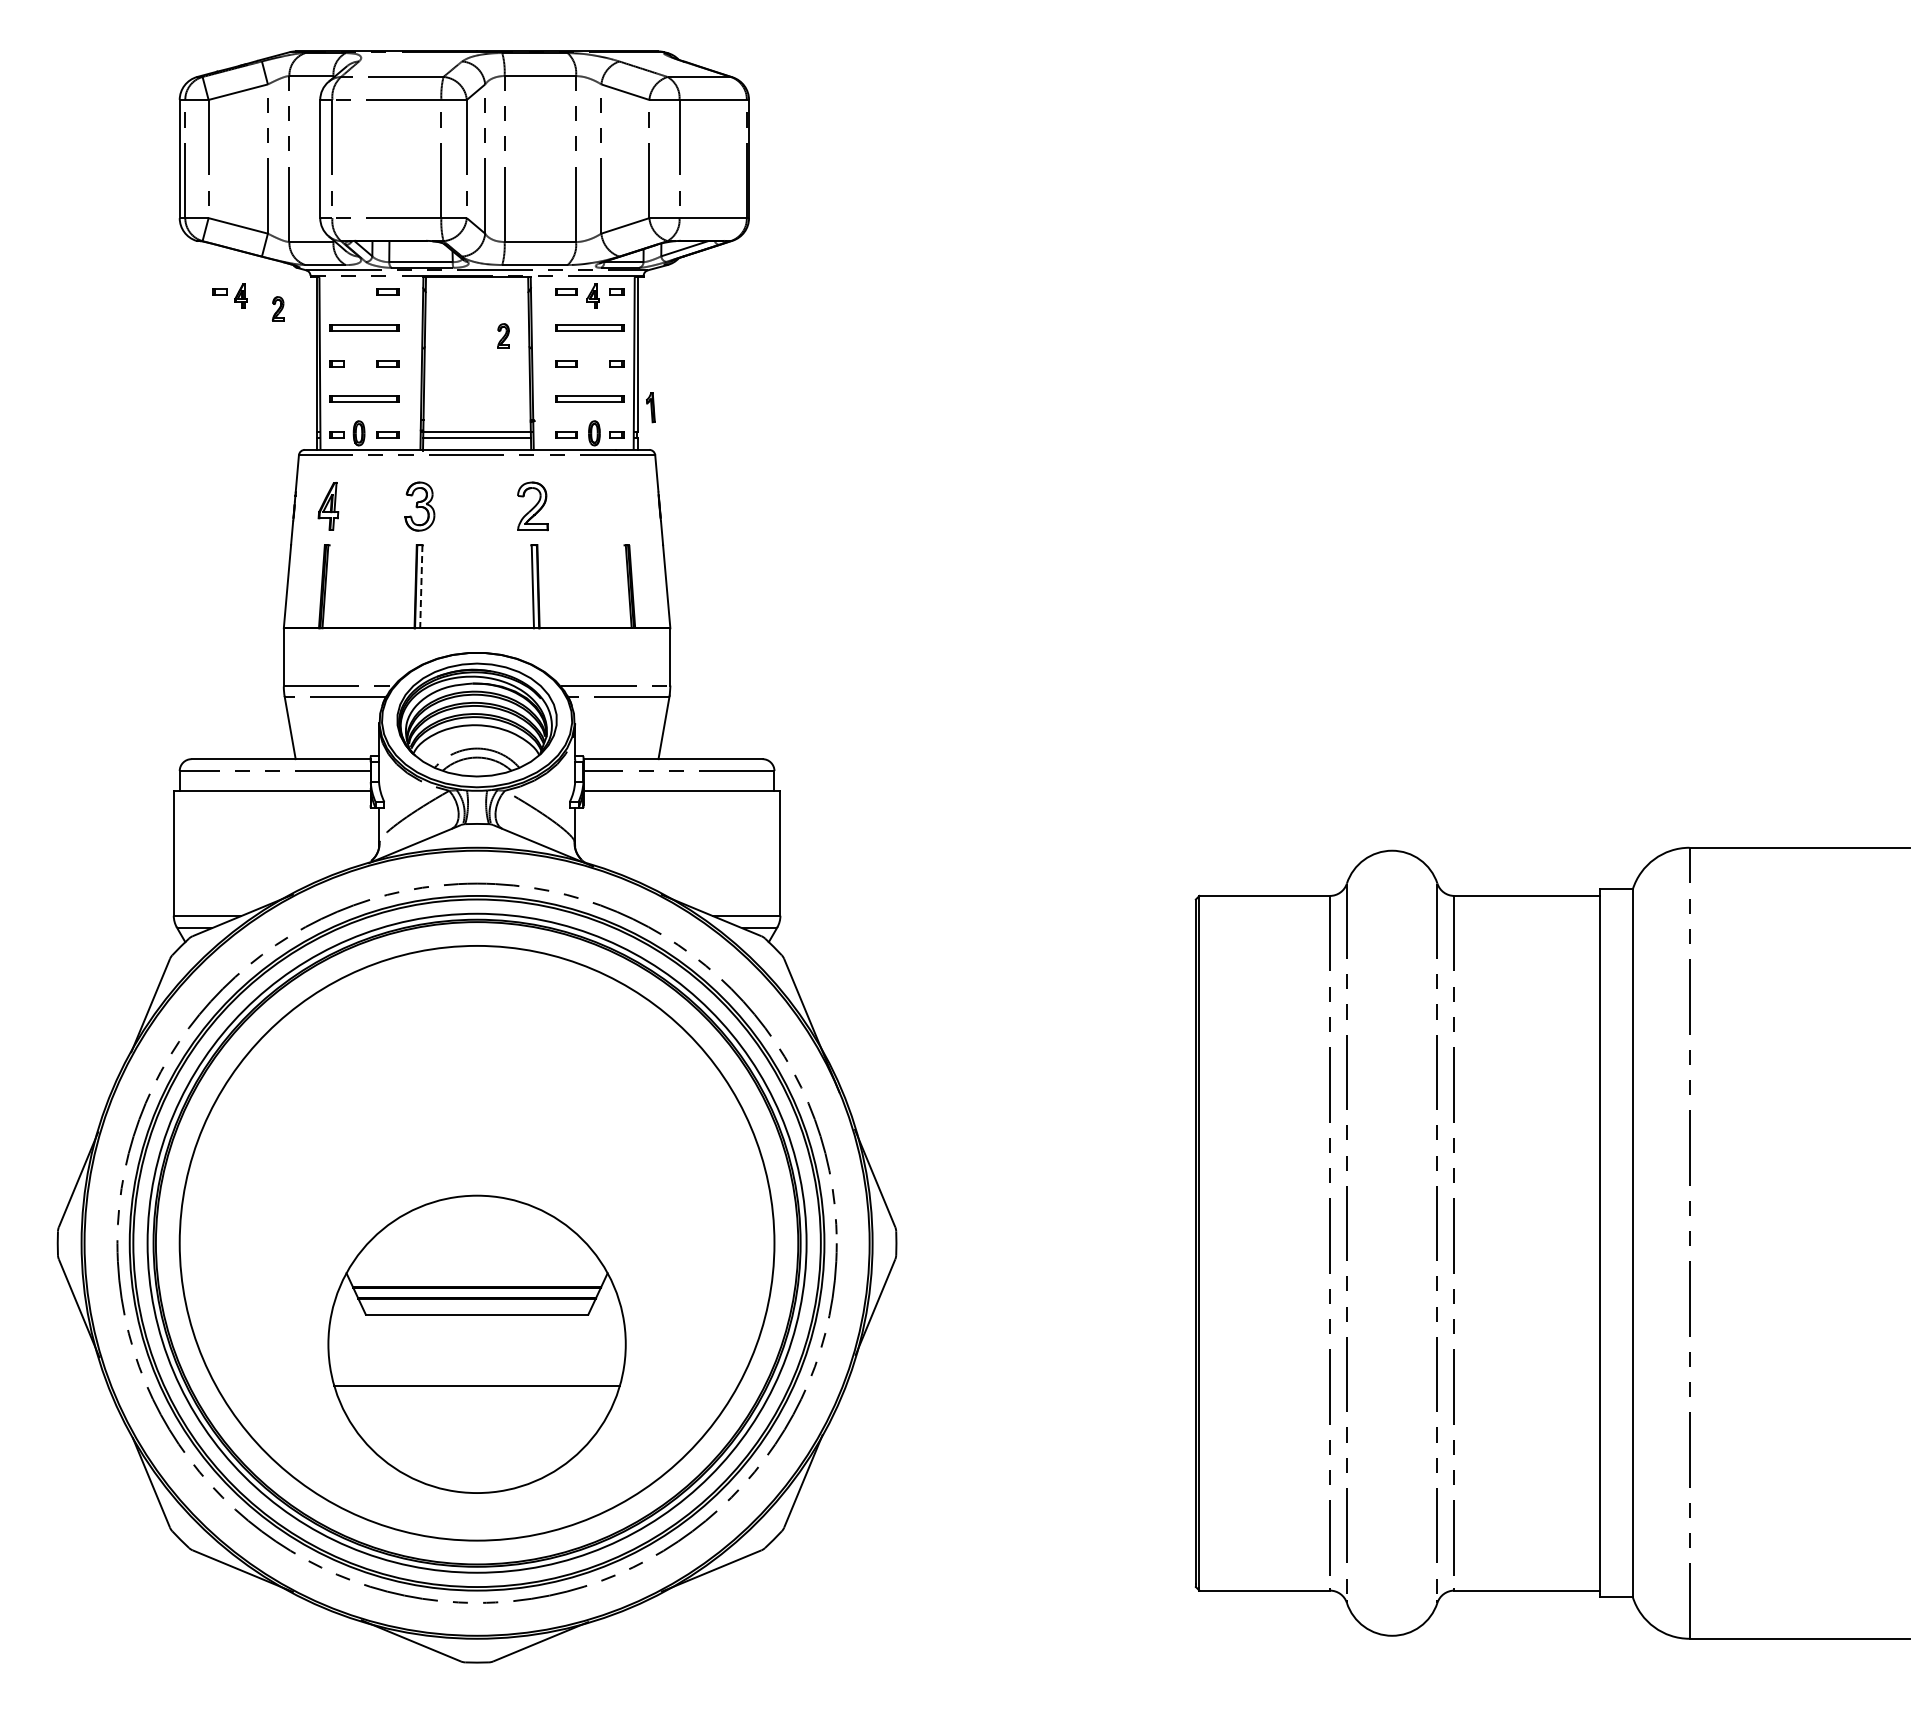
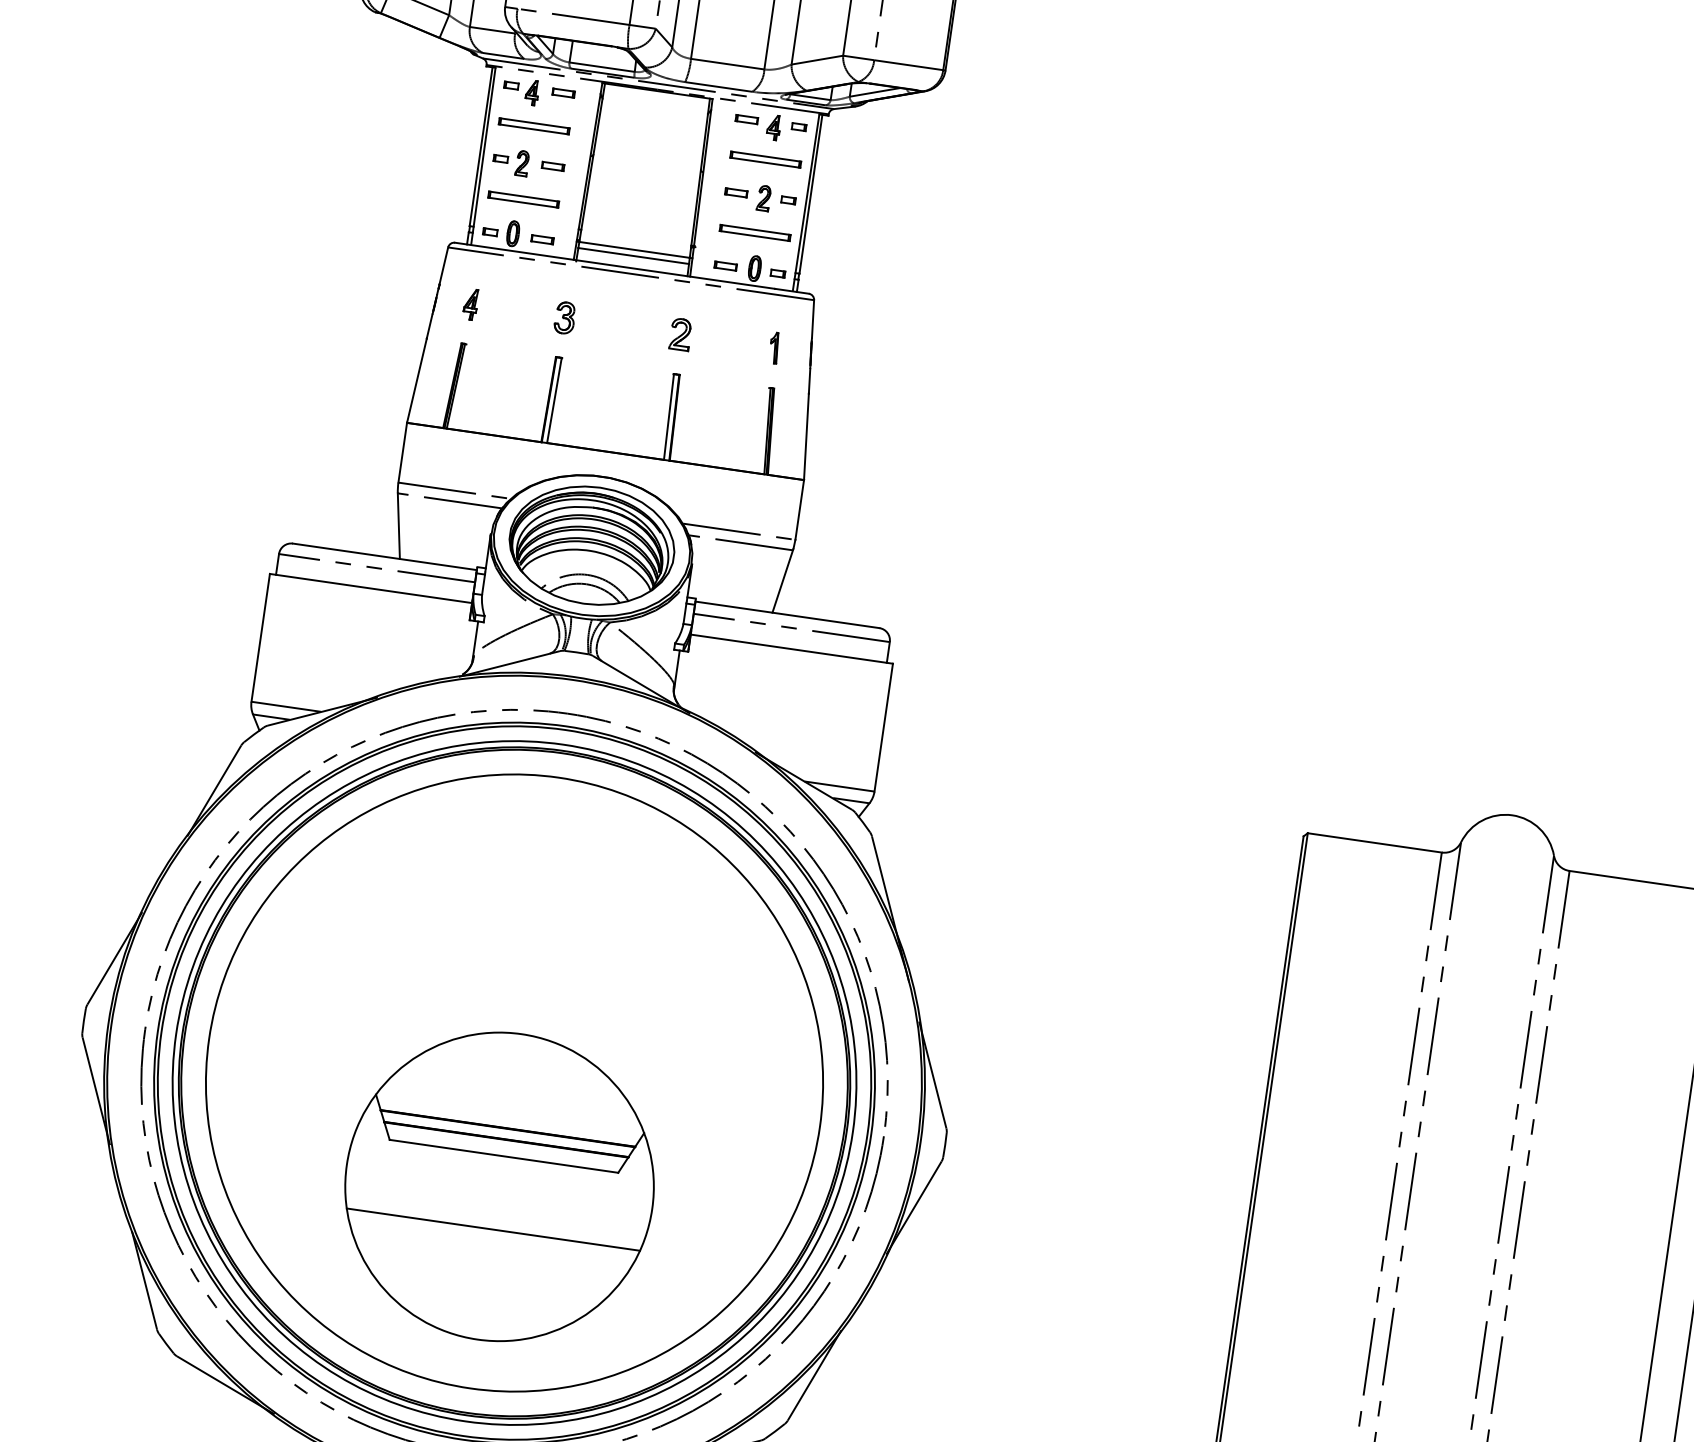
part: (229, 295) -> (520, 90), moved
part: (278, 308) -> (522, 162), moved
part: (503, 335) -> (764, 197), moved
part: (650, 407) -> (773, 348), moved
part: (328, 506) -> (470, 304), size x0.62
part: (420, 506) -> (565, 318), size x0.62
part: (532, 506) -> (680, 334), size x0.62
line: (421, 586) -> (554, 400), dashed -> solid

